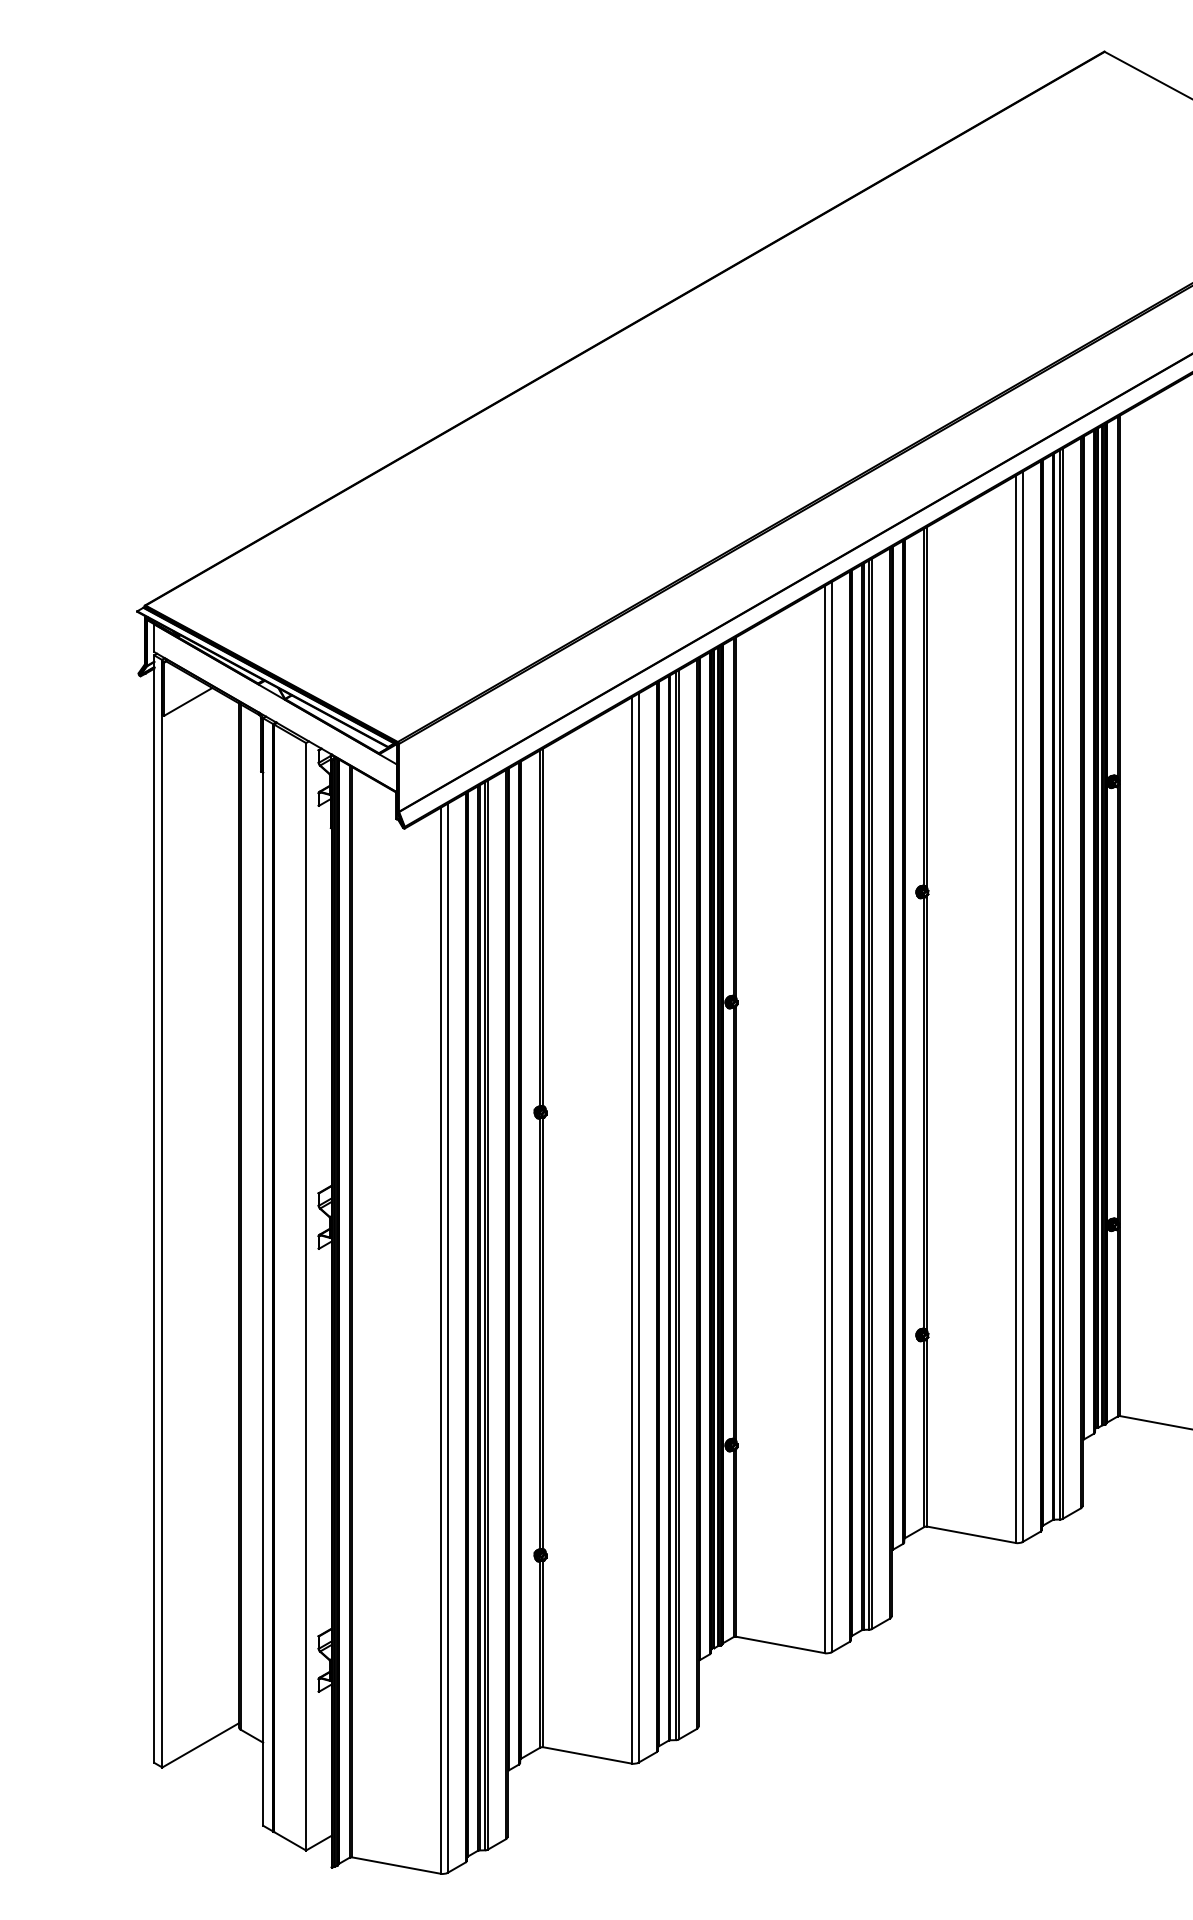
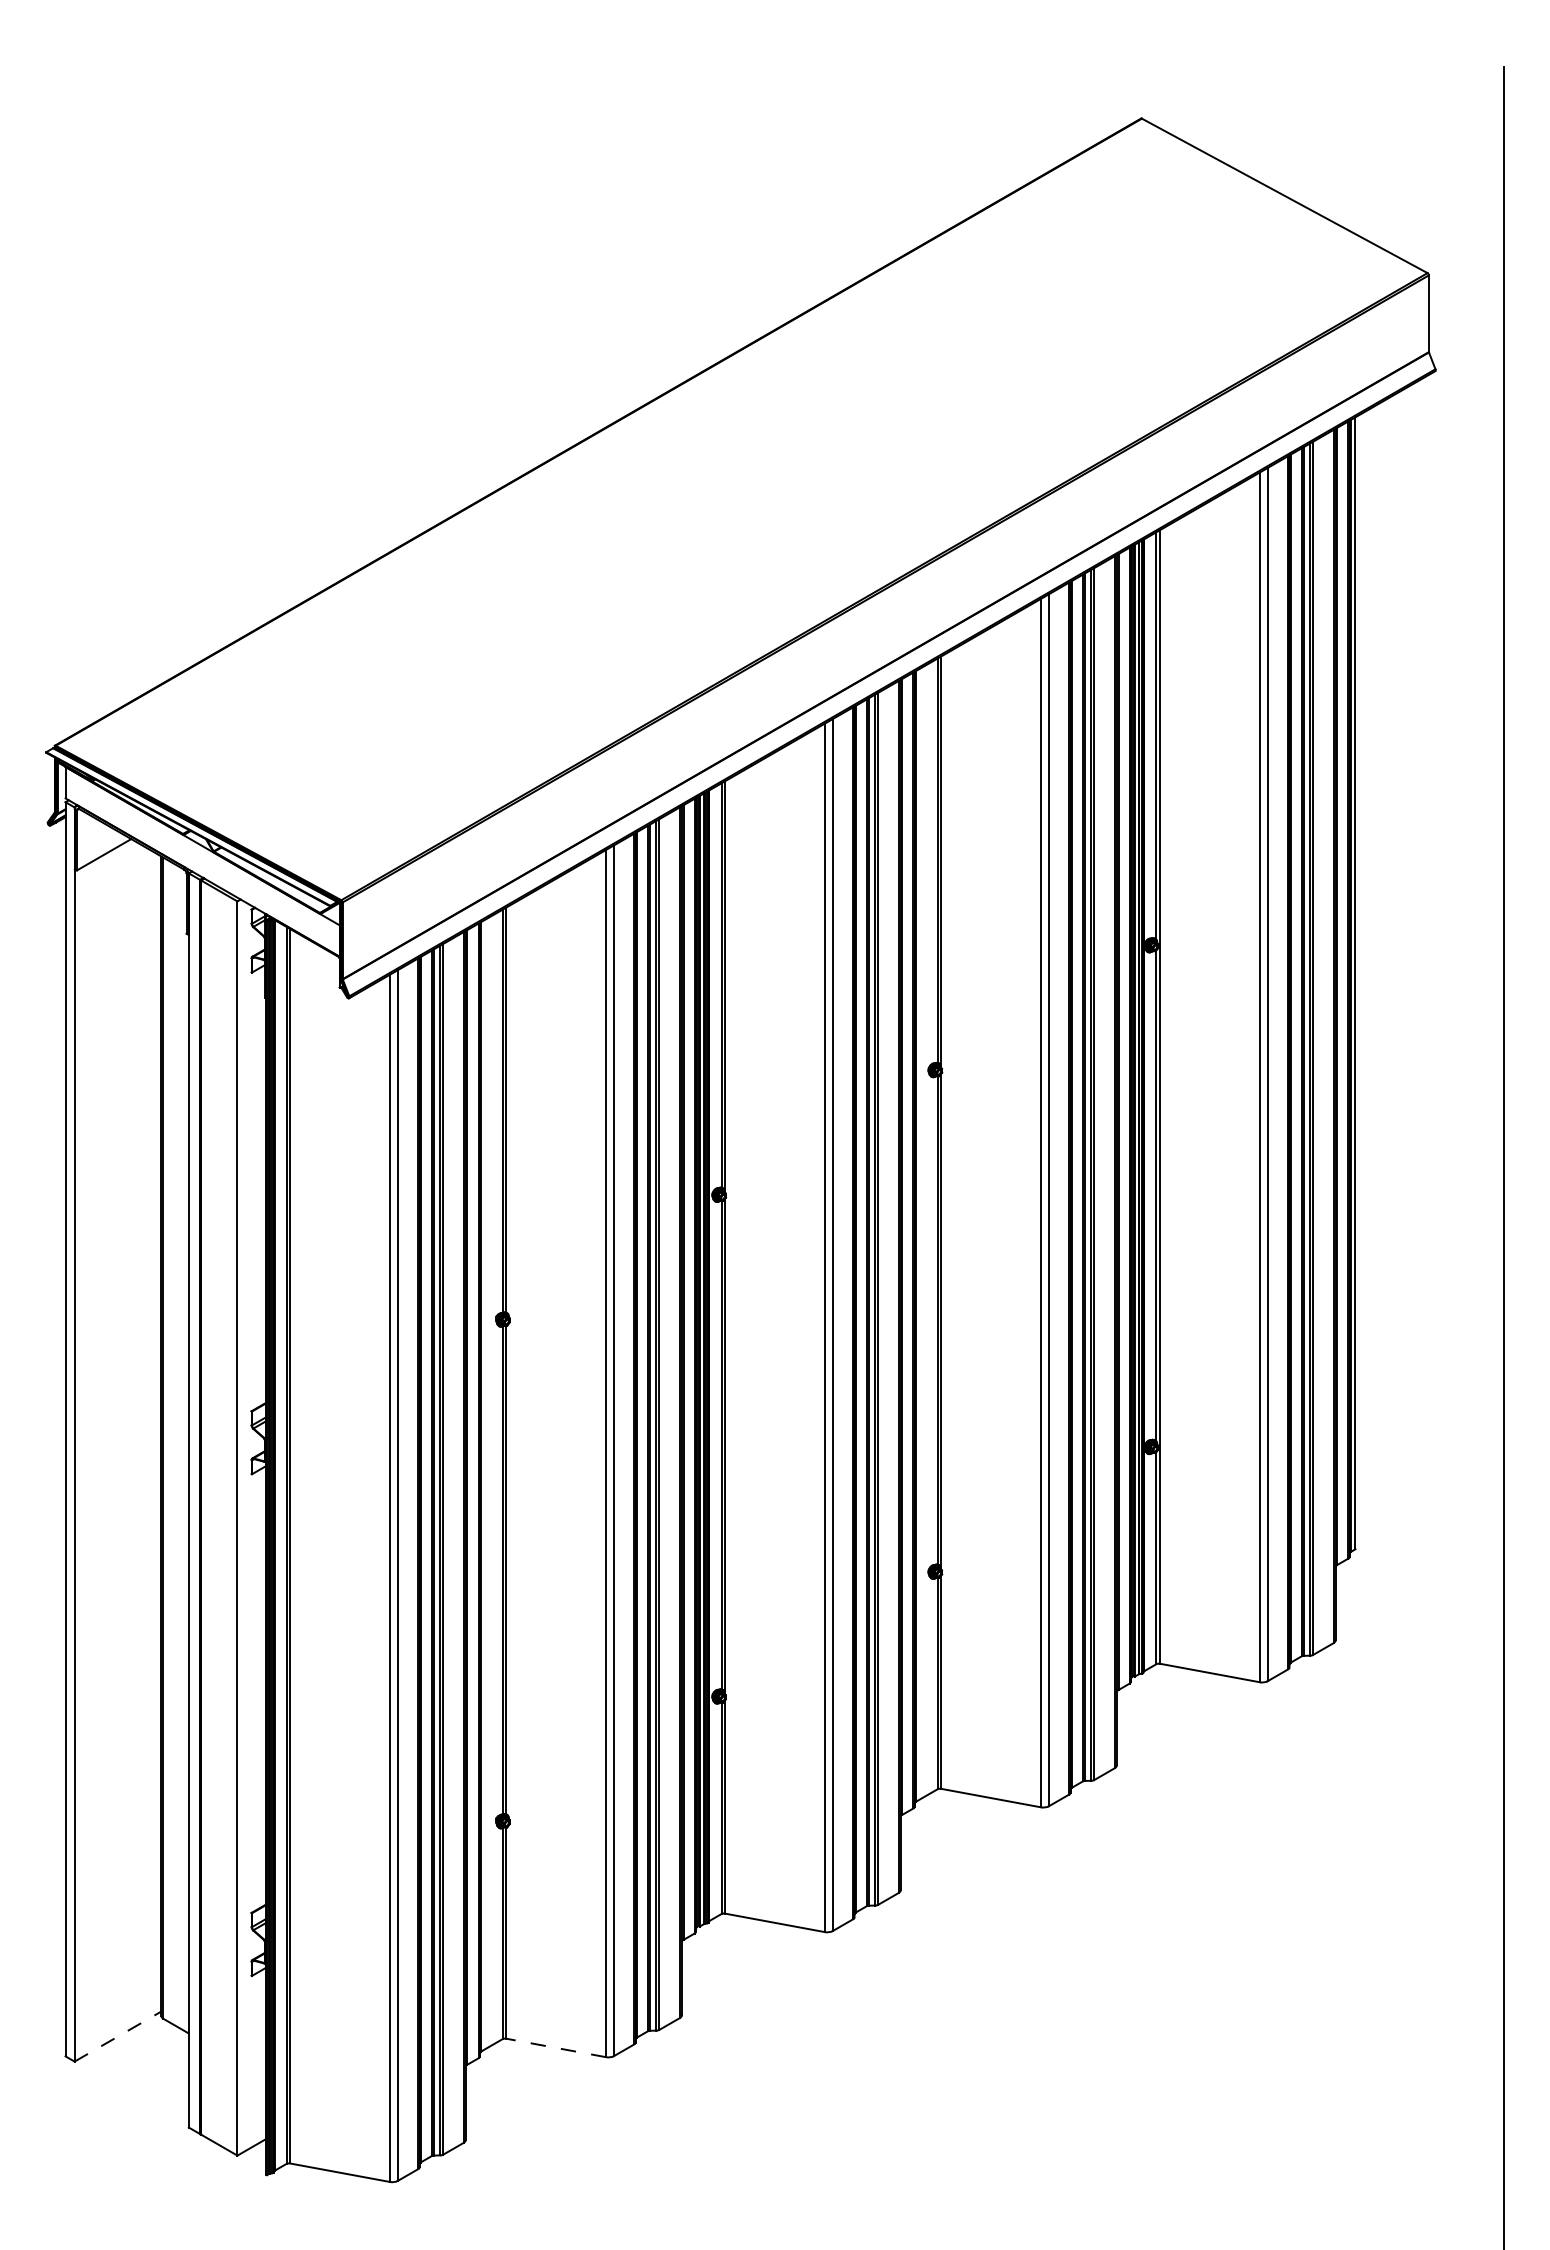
line: (201, 1745) -> (118, 2036), solid -> dashed
line: (587, 1755) -> (556, 2047), solid -> dashed

